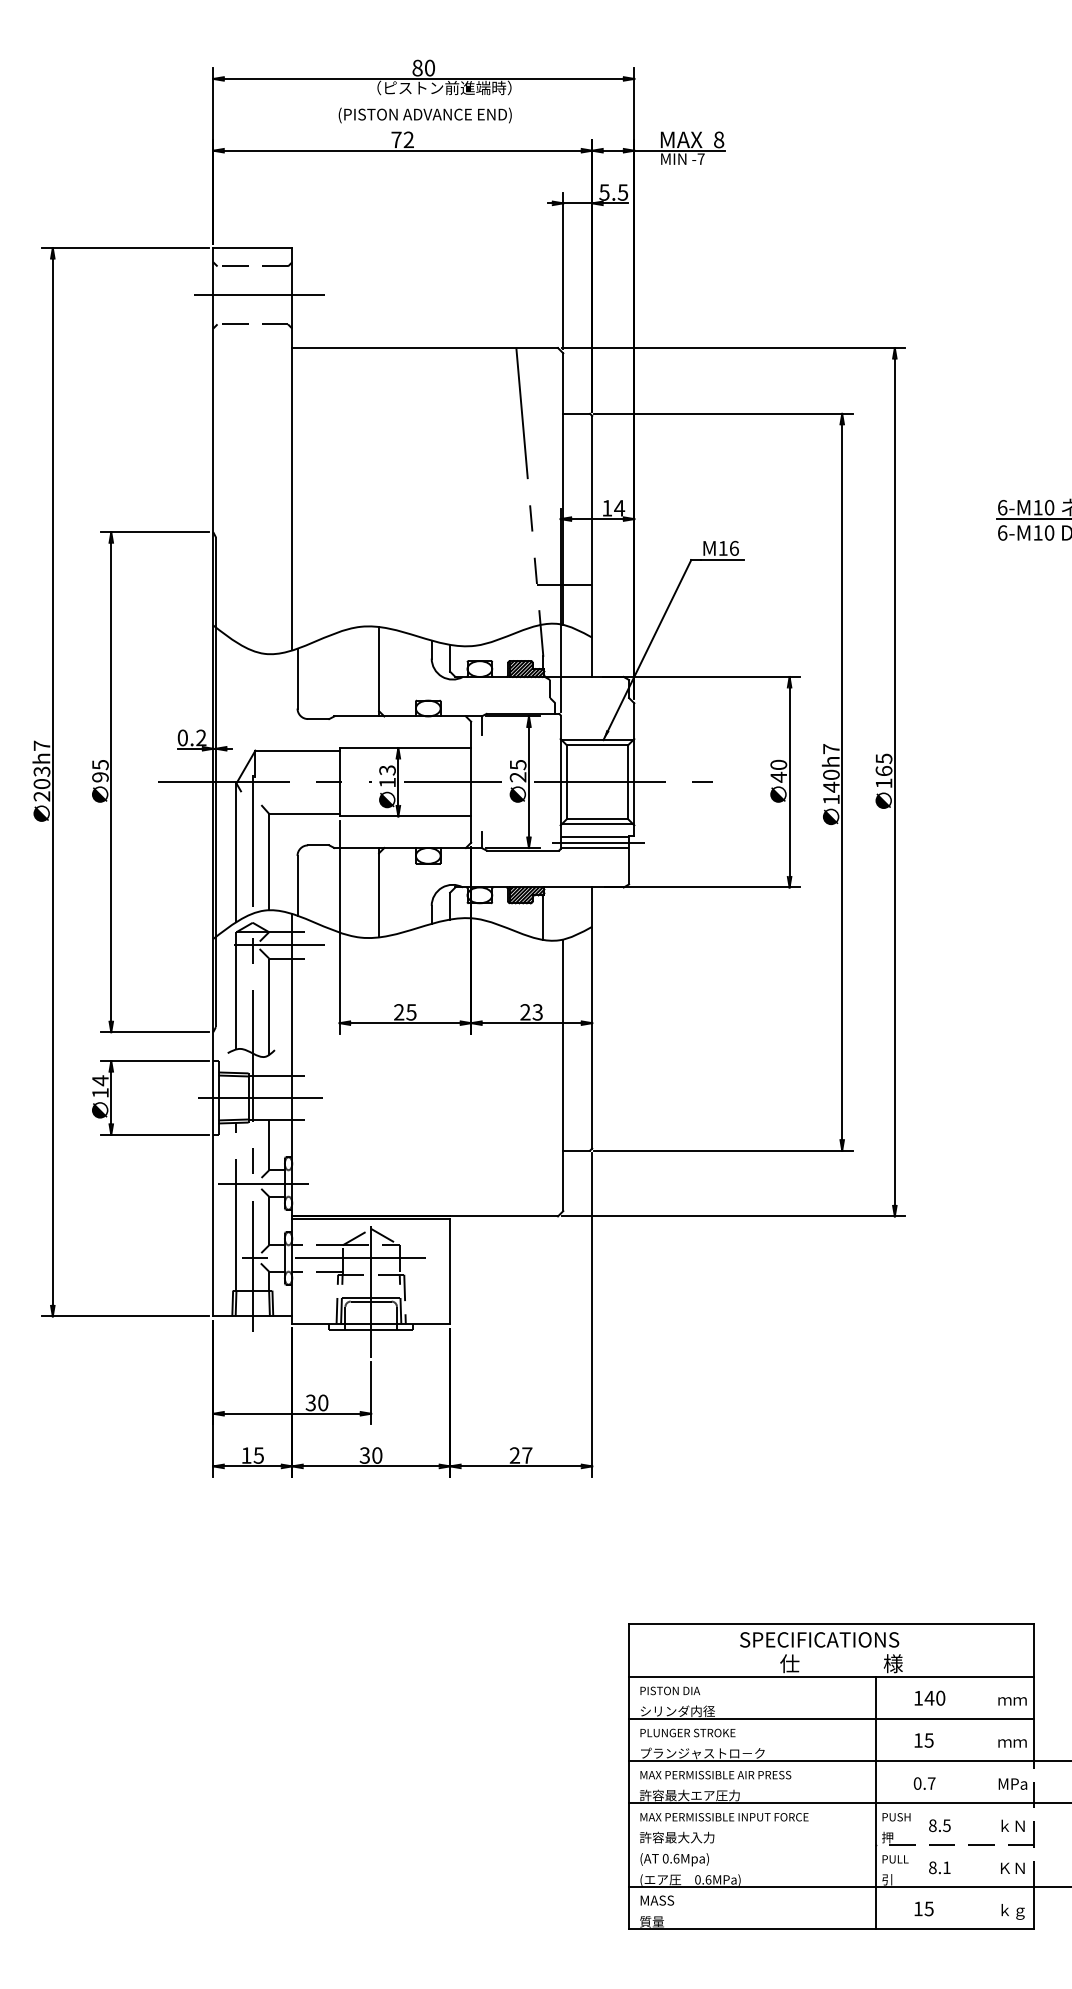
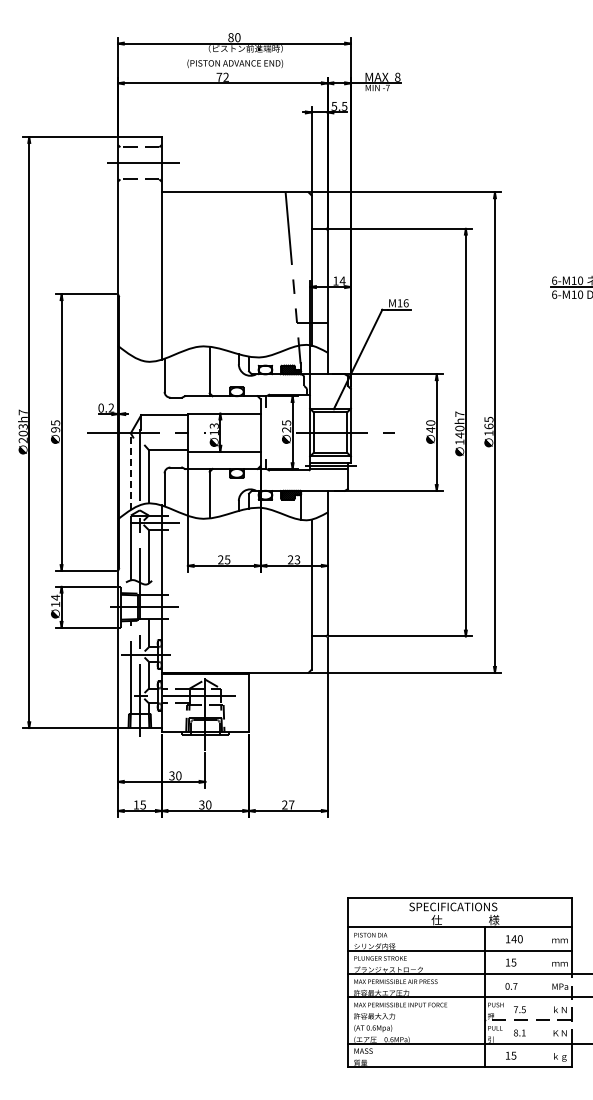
line: (452, 782) -> (250, 432), removed
line: (235, 852) -> (130, 471), solid -> dashed
text: (931, 1825) -> (515, 1009), 8.5 -> 7.5

